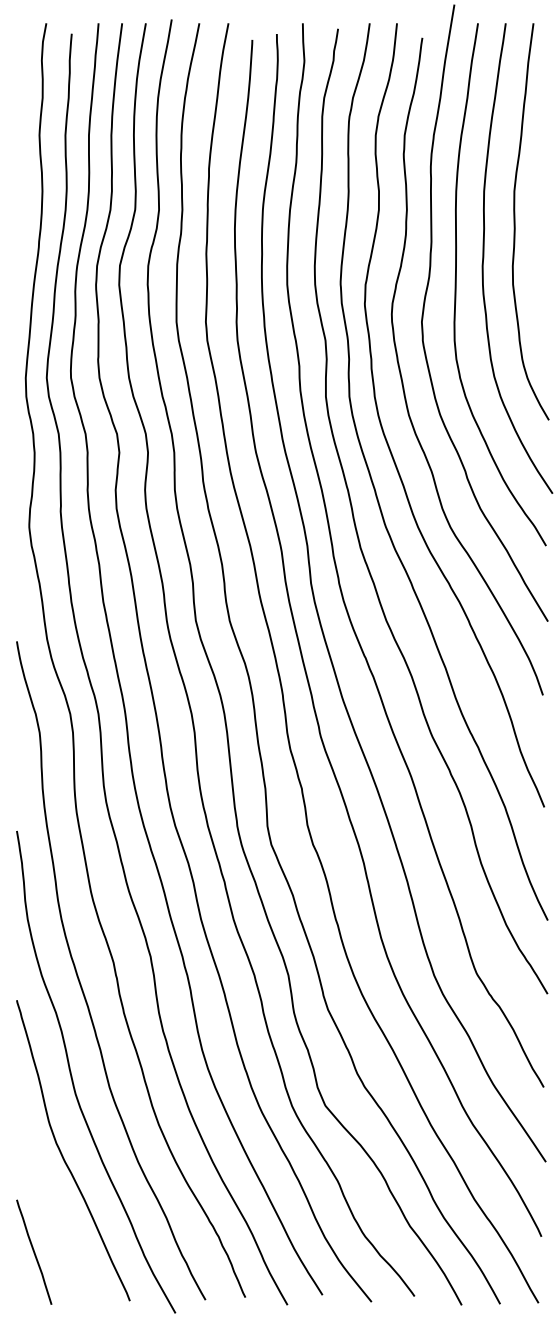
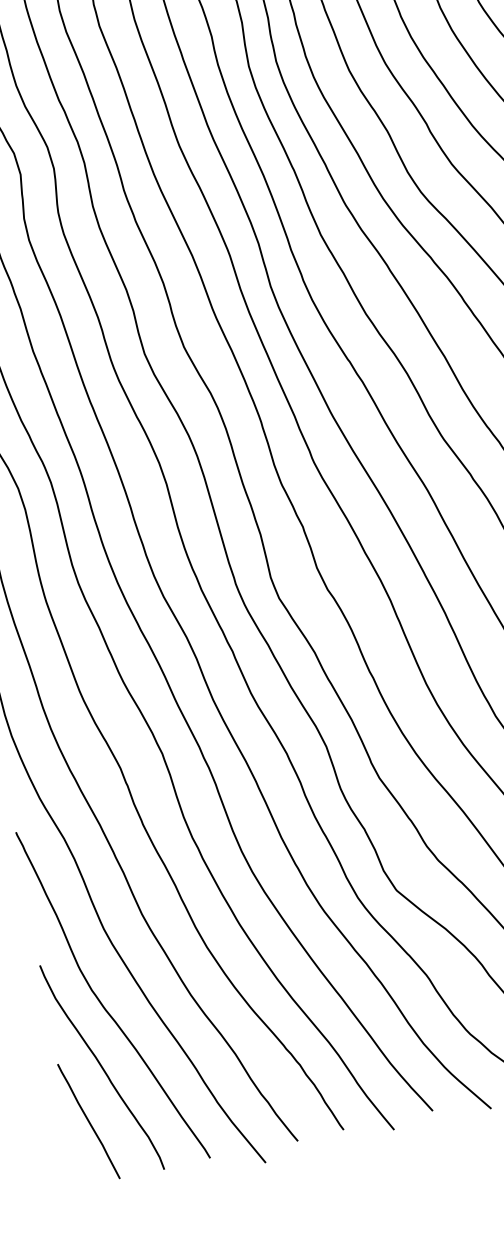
curve: (53, 1208) -> (102, 1066), added

